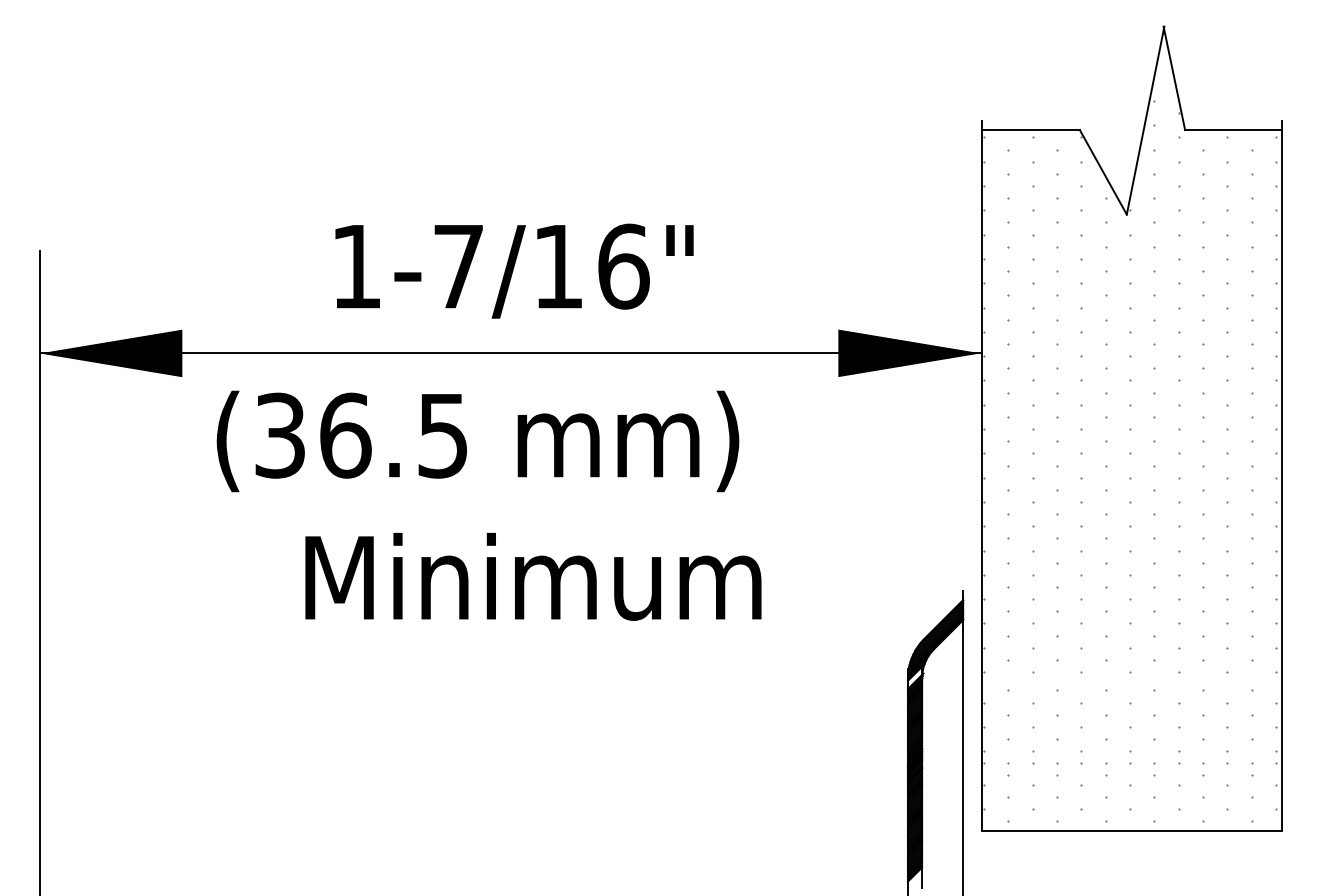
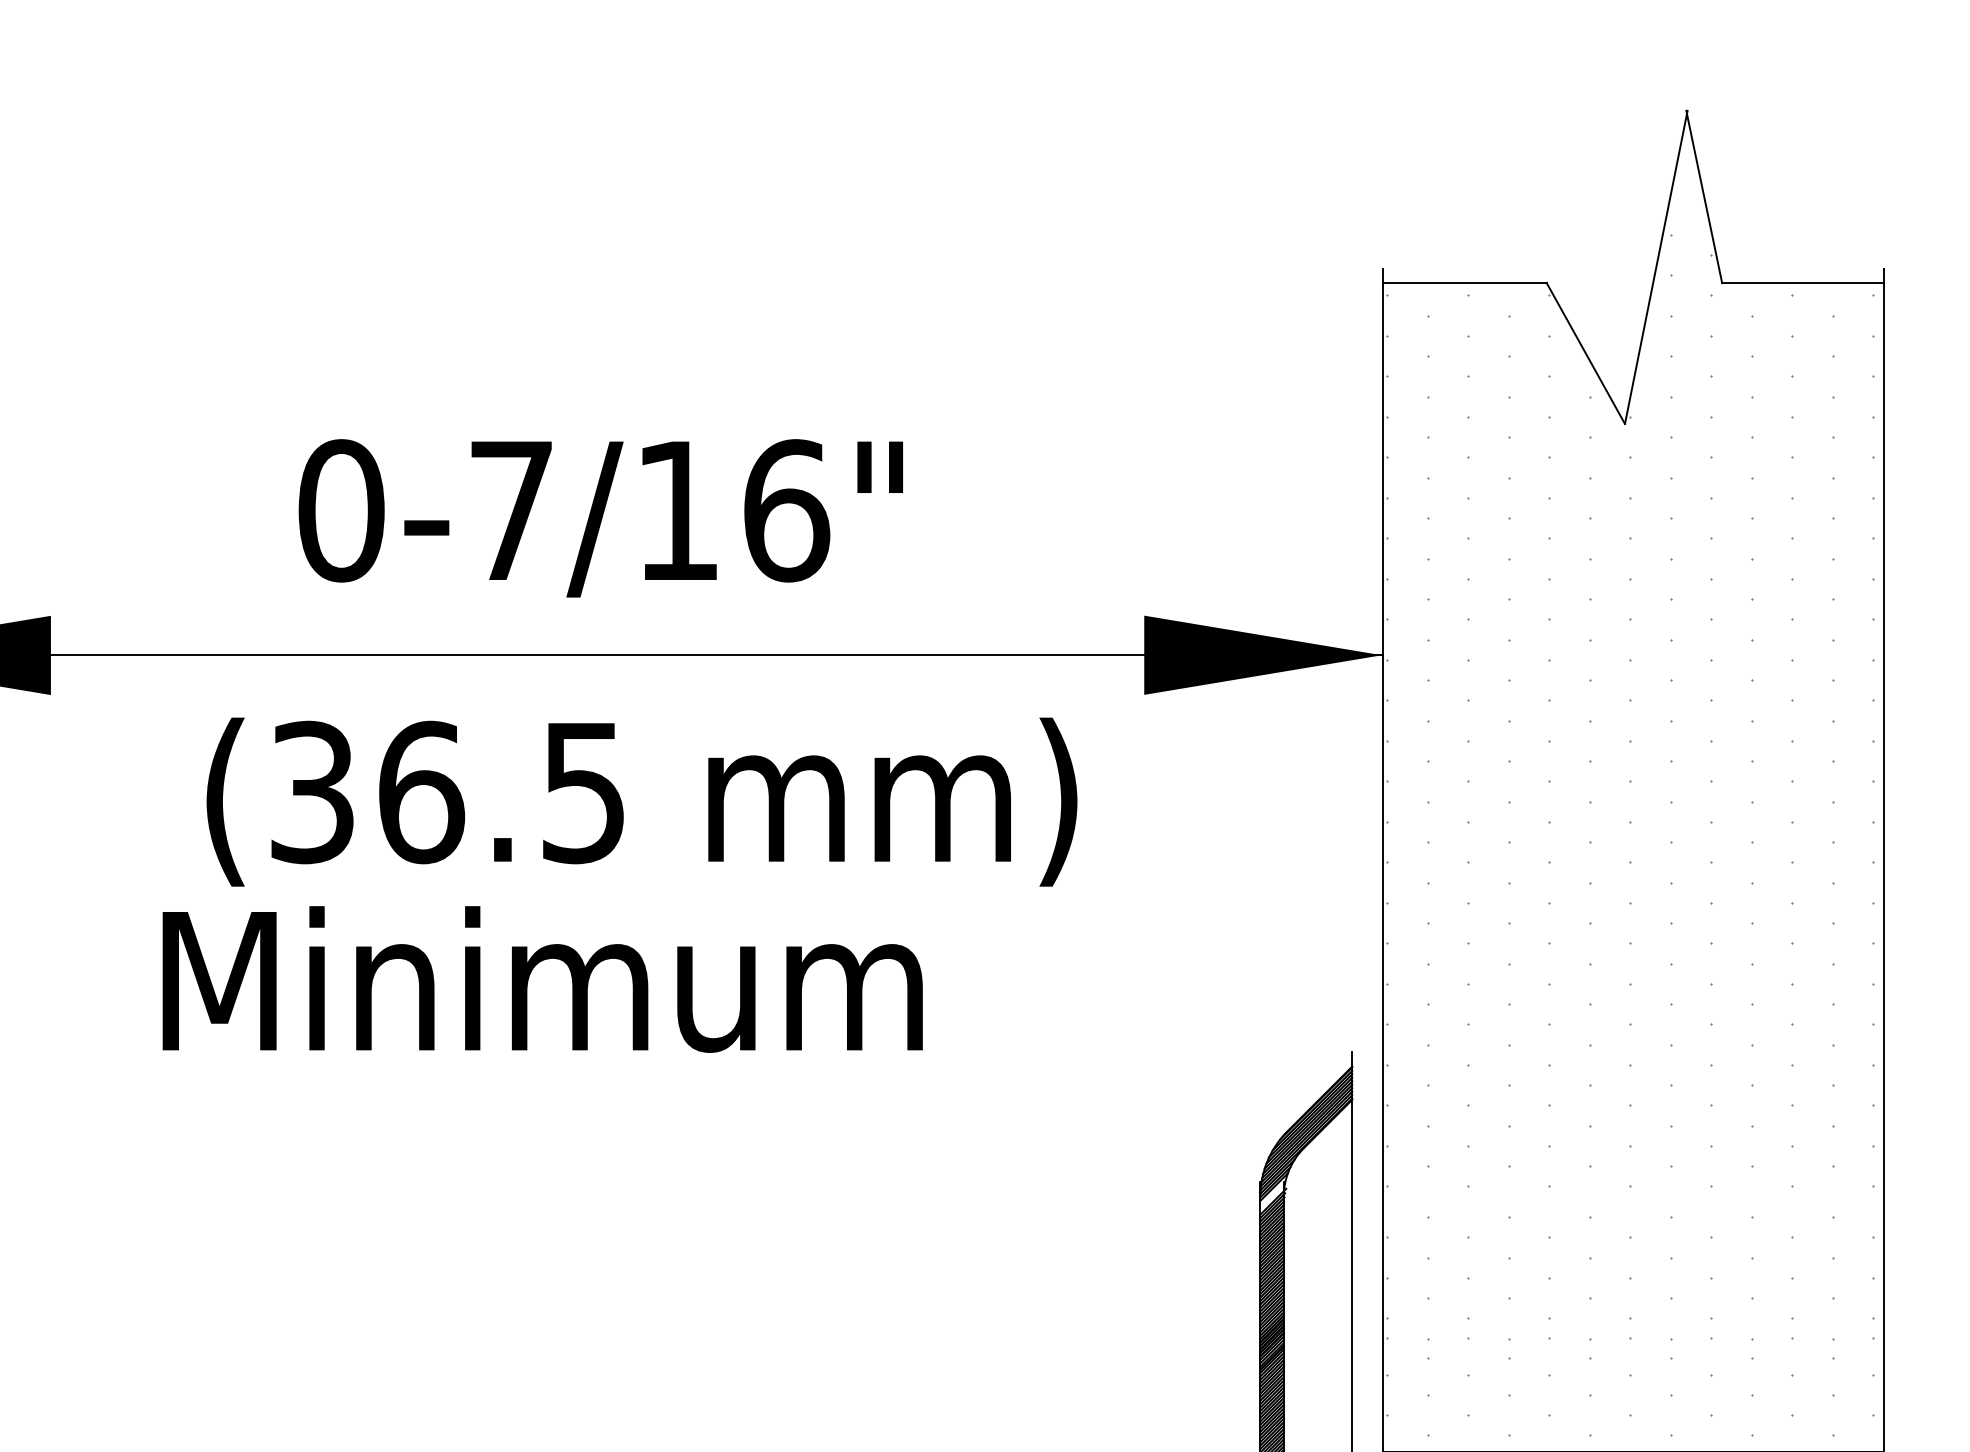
text: (356, 266) -> (341, 510), 1-7/16" -> 0-7/16"
text: (477, 441) -> (641, 802), moved
text: (533, 576) -> (542, 978), moved

